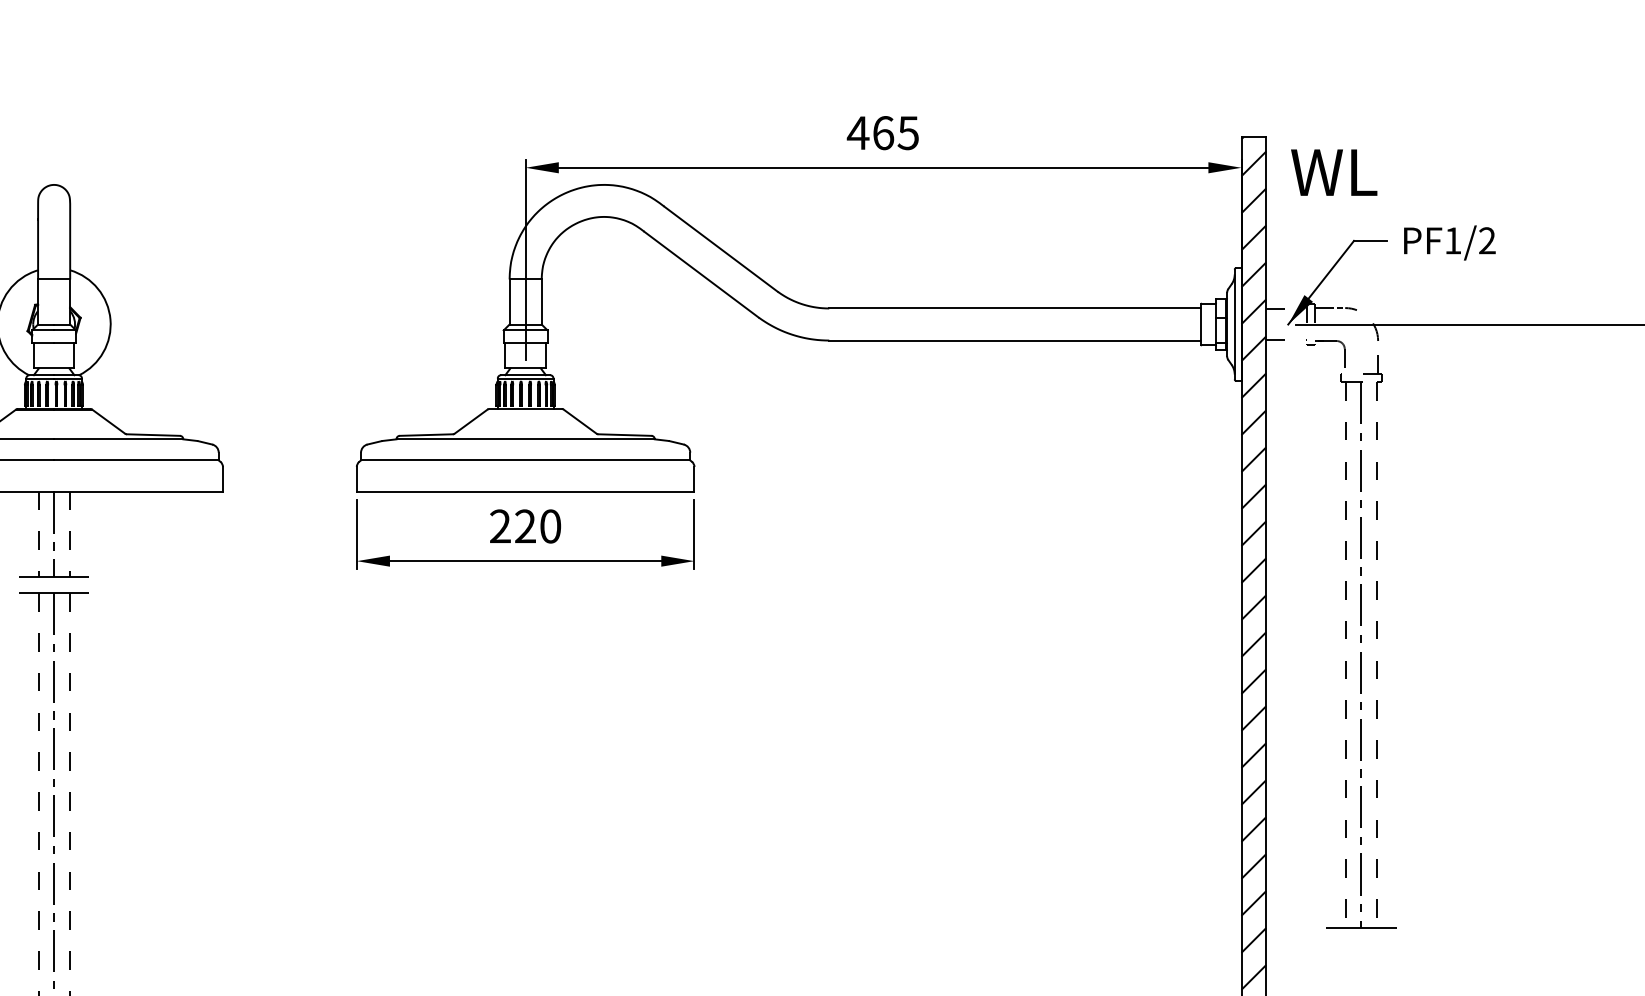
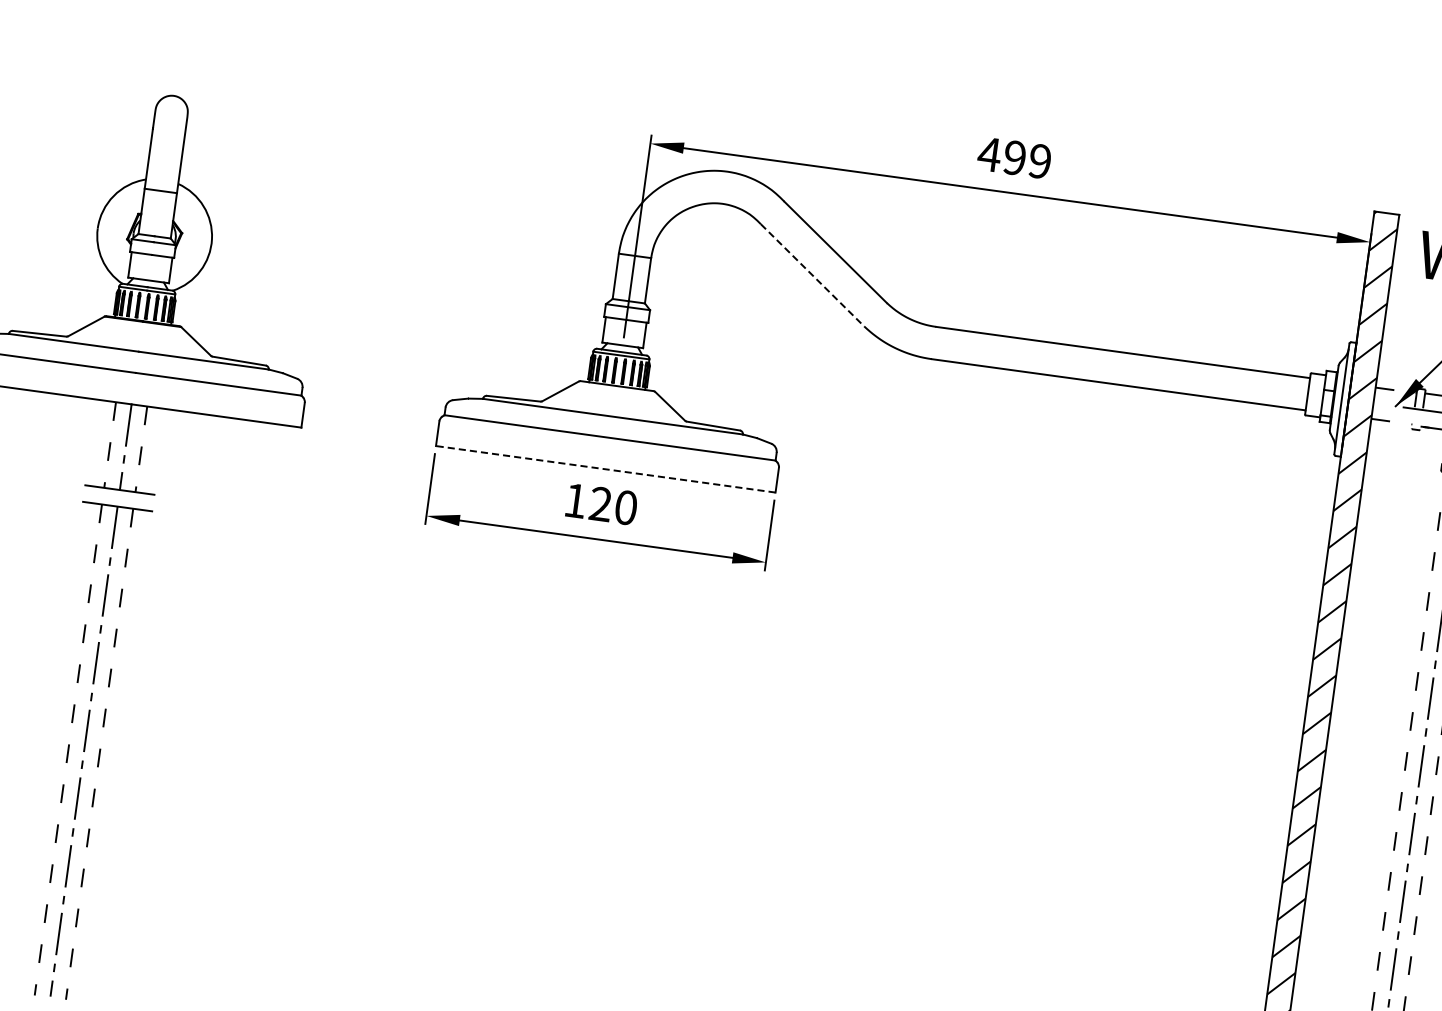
text: (895, 133) -> (1027, 160), 465 -> 499
line: (701, 274) -> (812, 275), solid -> dashed
line: (525, 491) -> (605, 469), solid -> dashed
text: (500, 525) -> (575, 499), 220 -> 120

